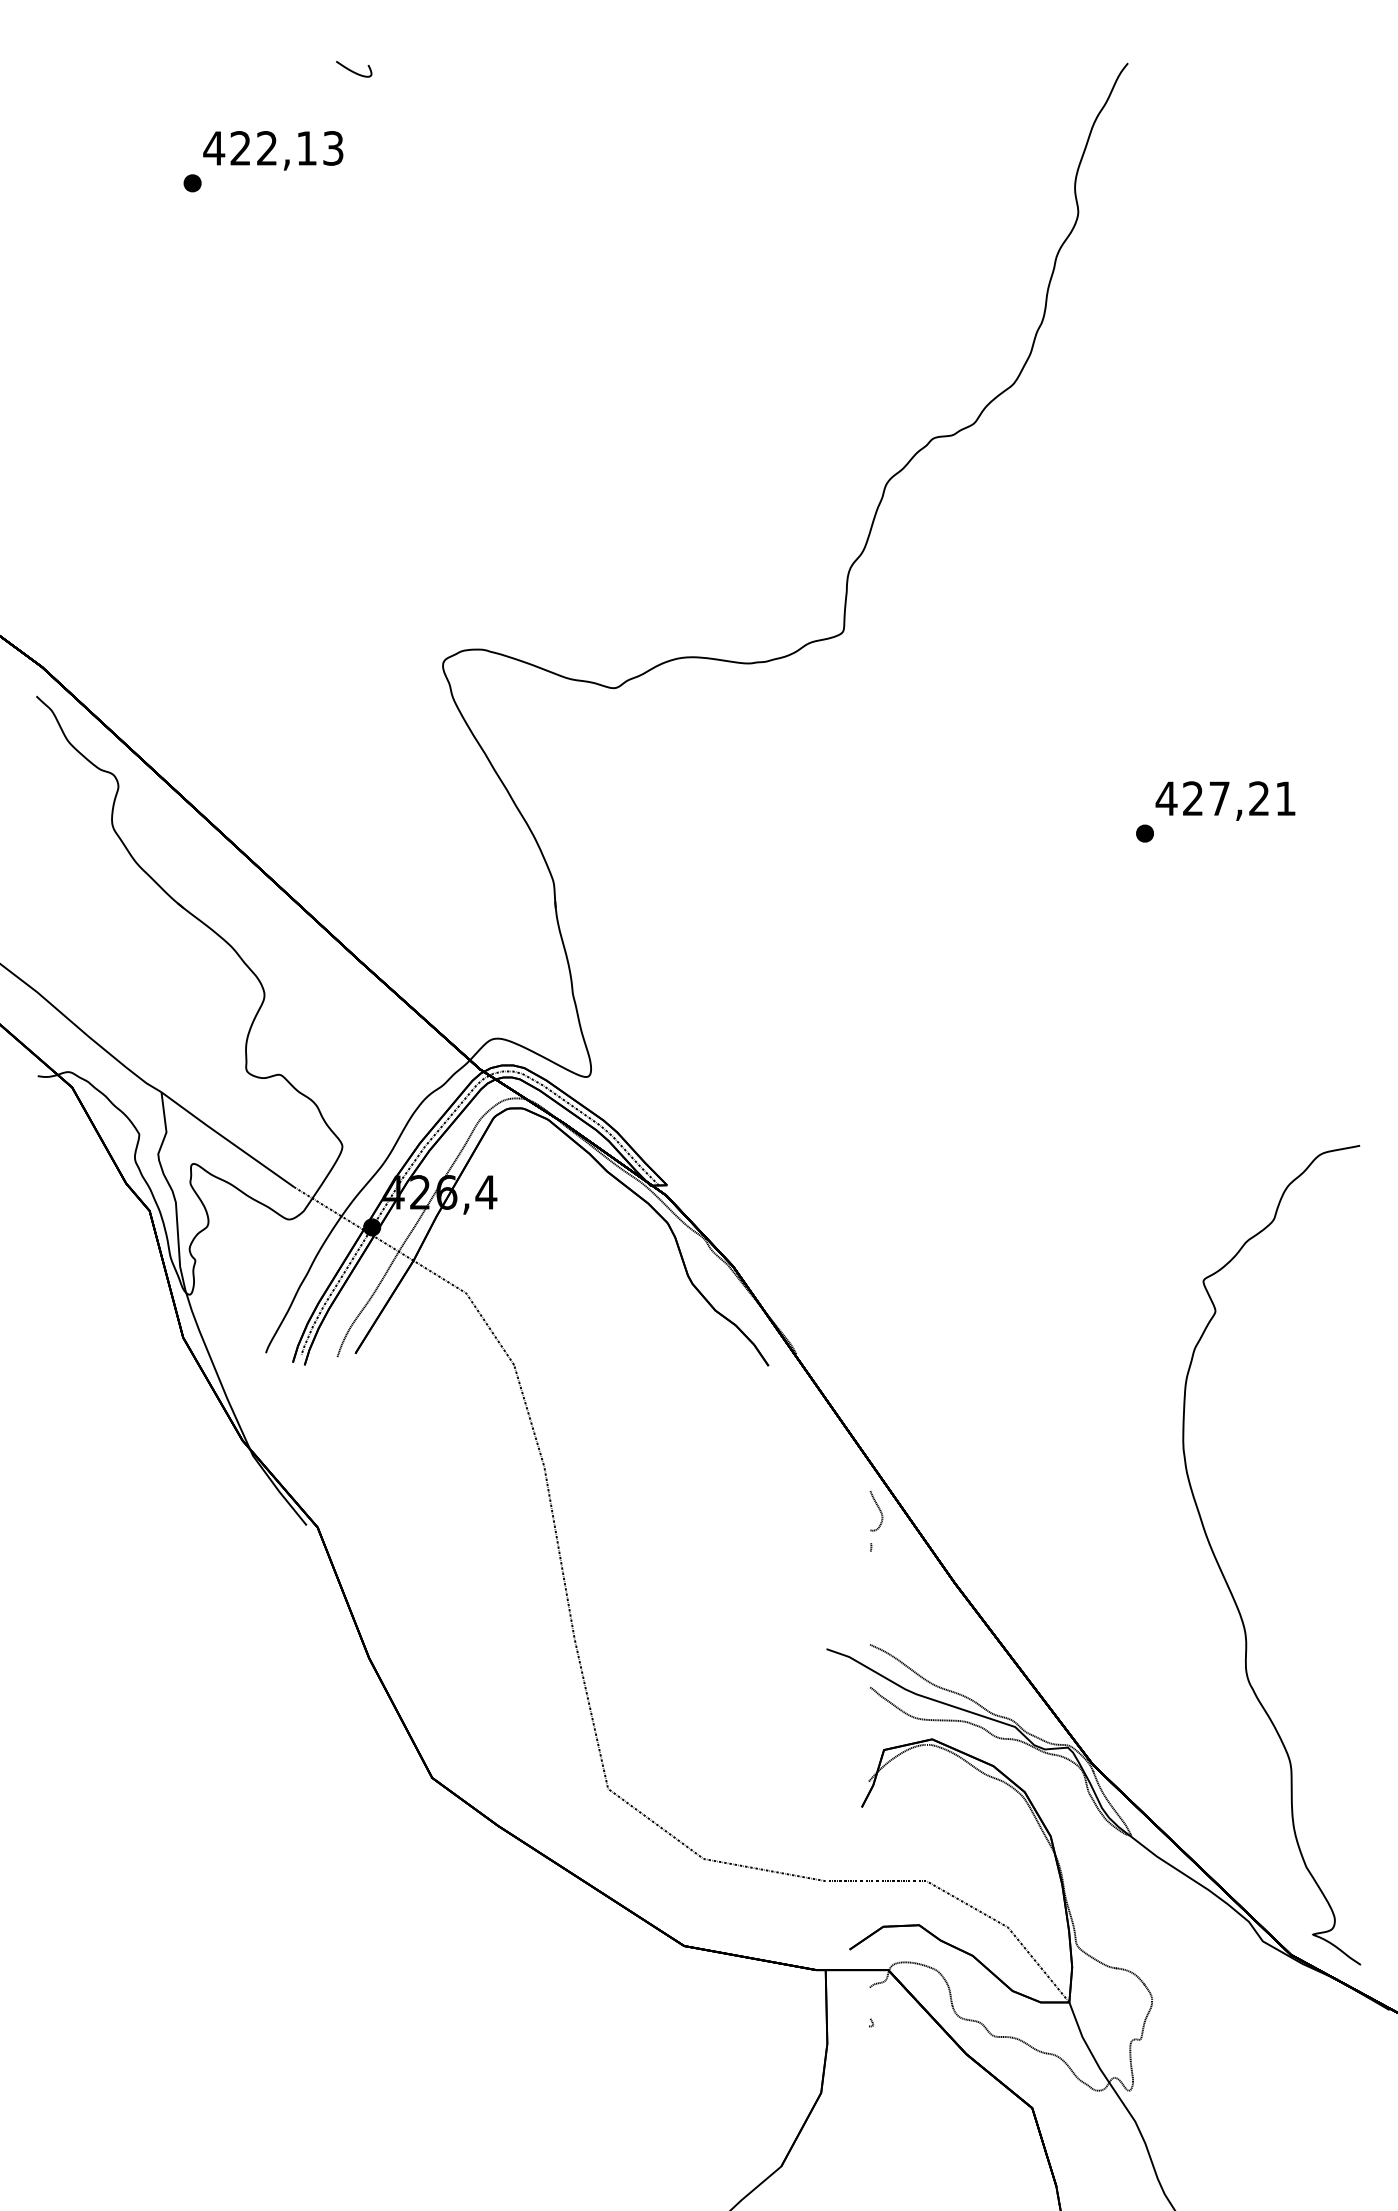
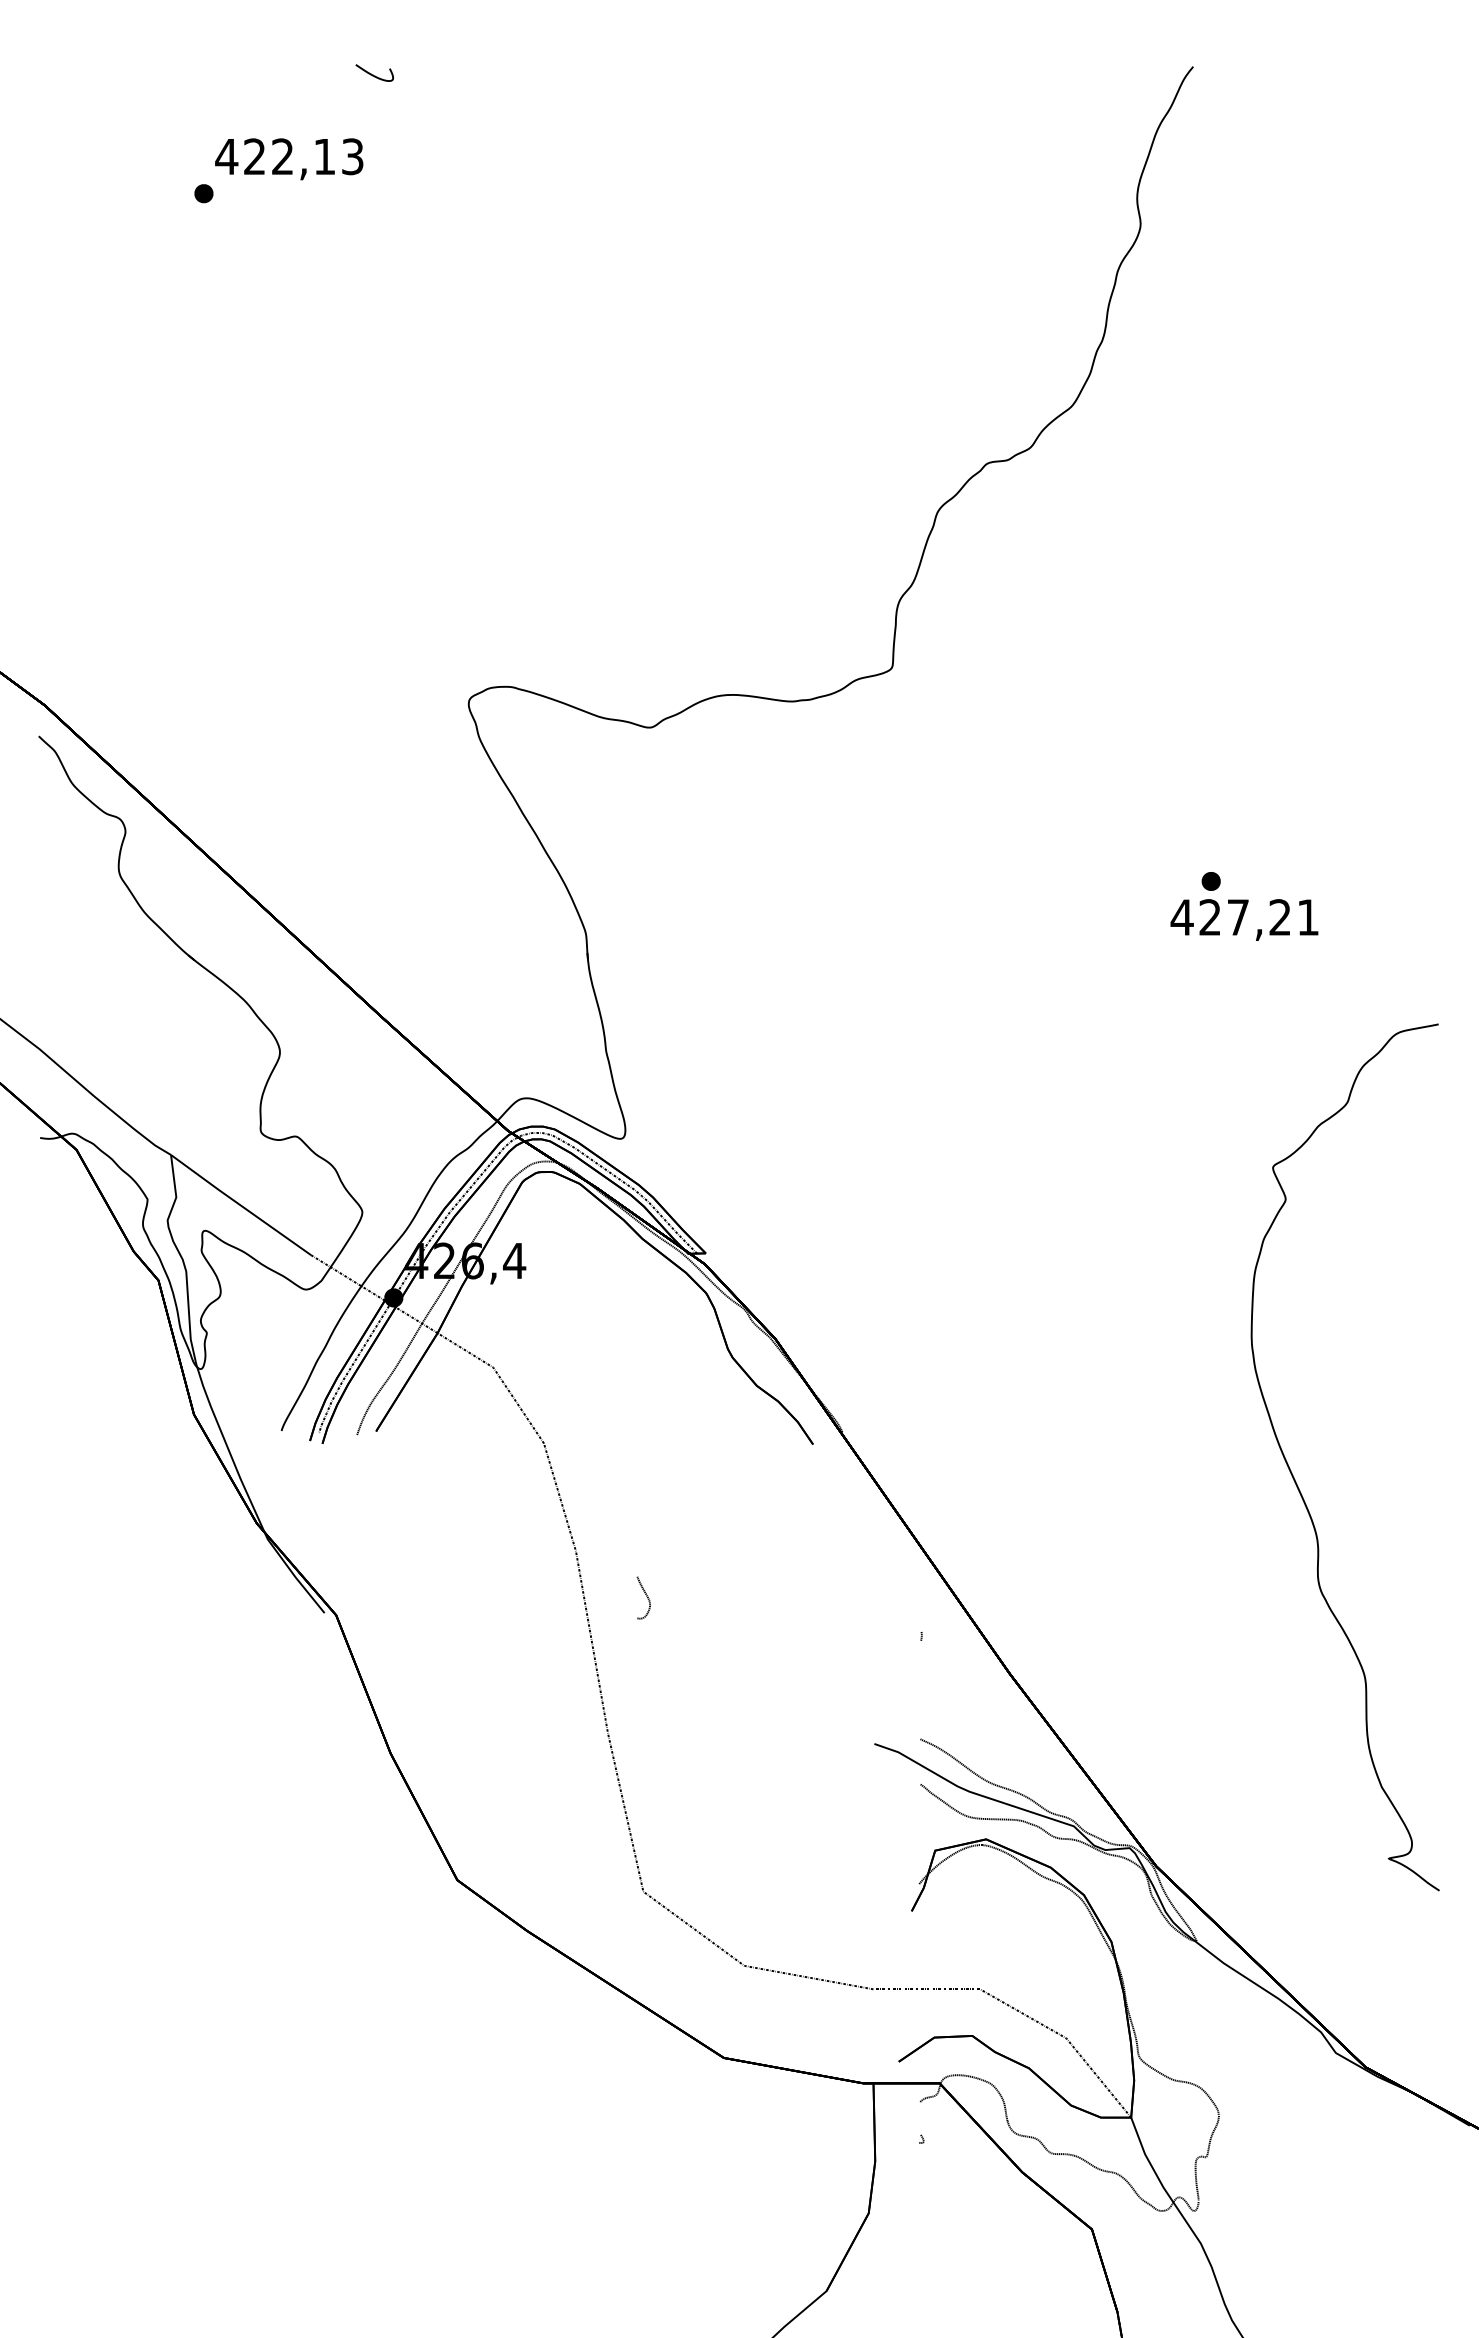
text: (1225, 800) -> (1244, 919), moved
curve: (878, 1509) -> (645, 1596), moved
part: (1225, 1577) -> (1296, 1480), moved

